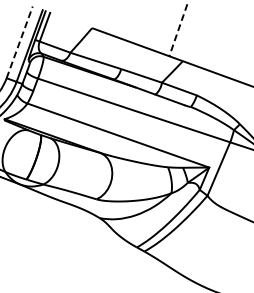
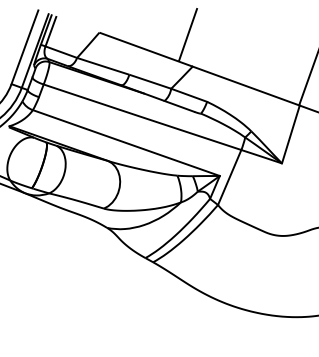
line: (178, 29) -> (188, 34), dashed -> solid
line: (20, 41) -> (25, 46), dashed -> solid

